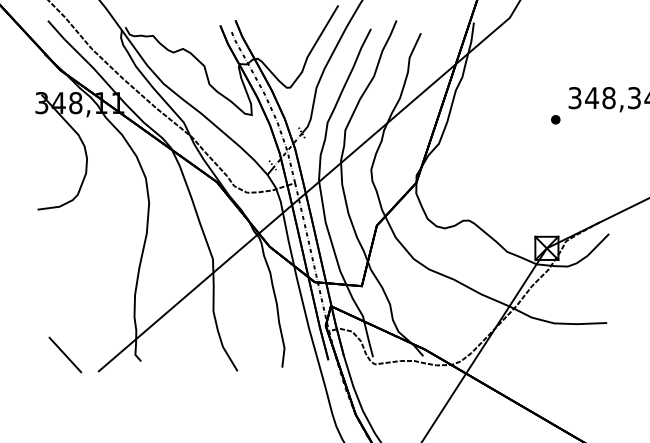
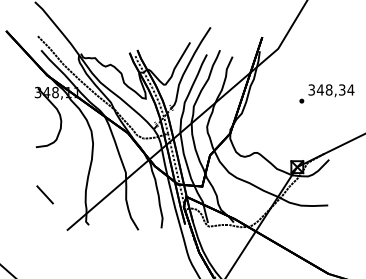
line: (64, 354) -> (44, 194), moved

